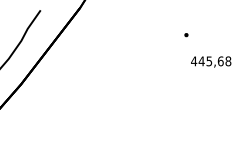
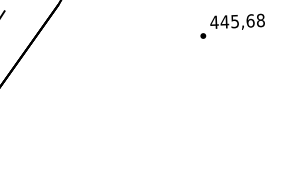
text: (211, 61) -> (237, 21), moved

